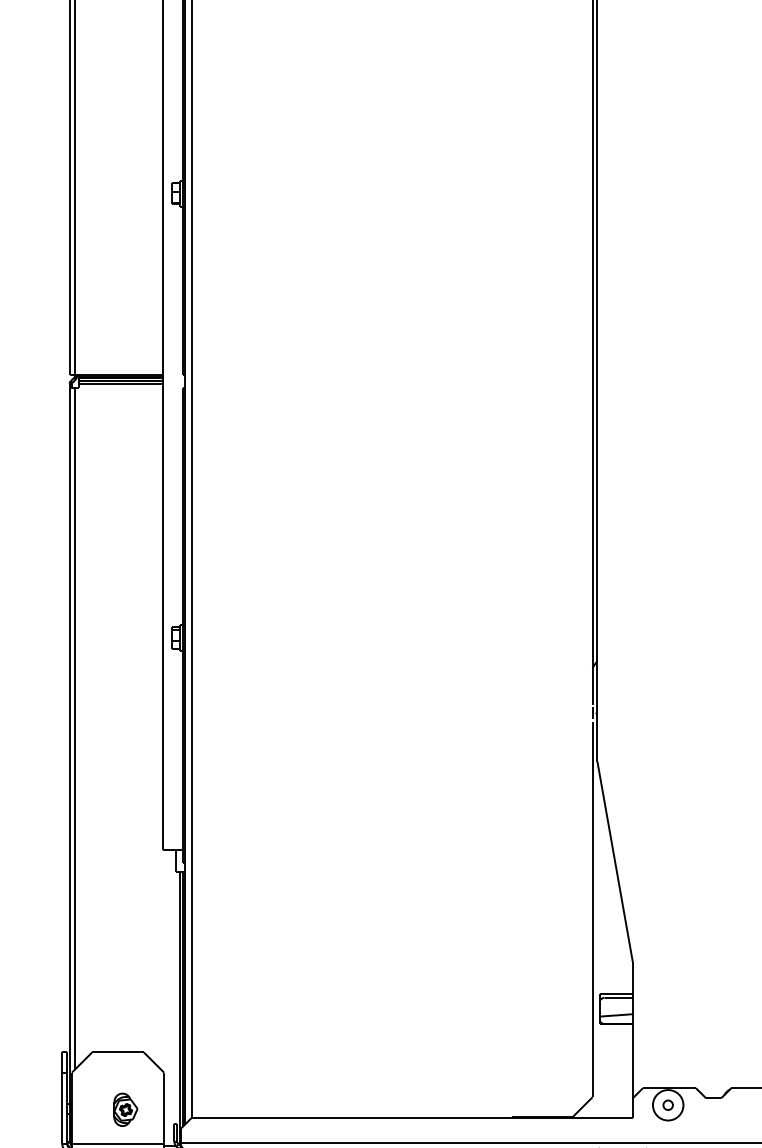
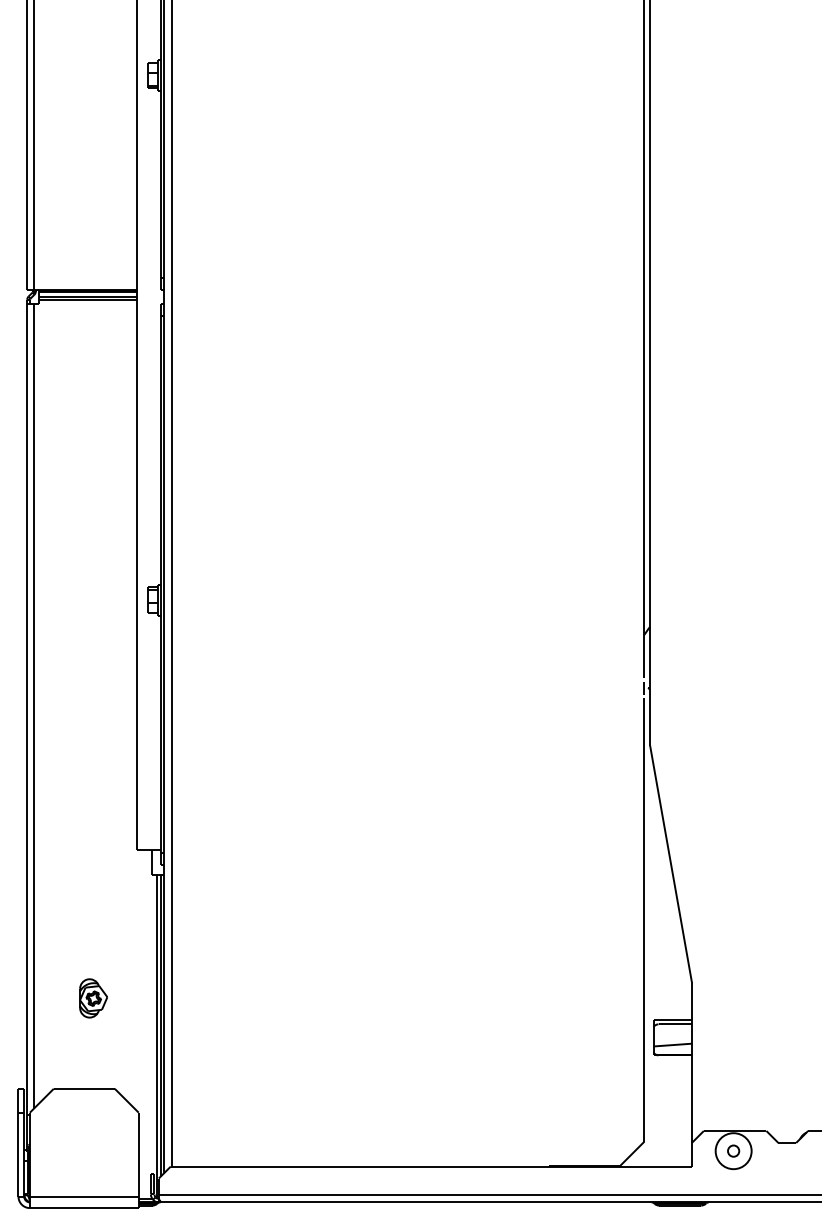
part: (125, 1109) -> (93, 998), moved

